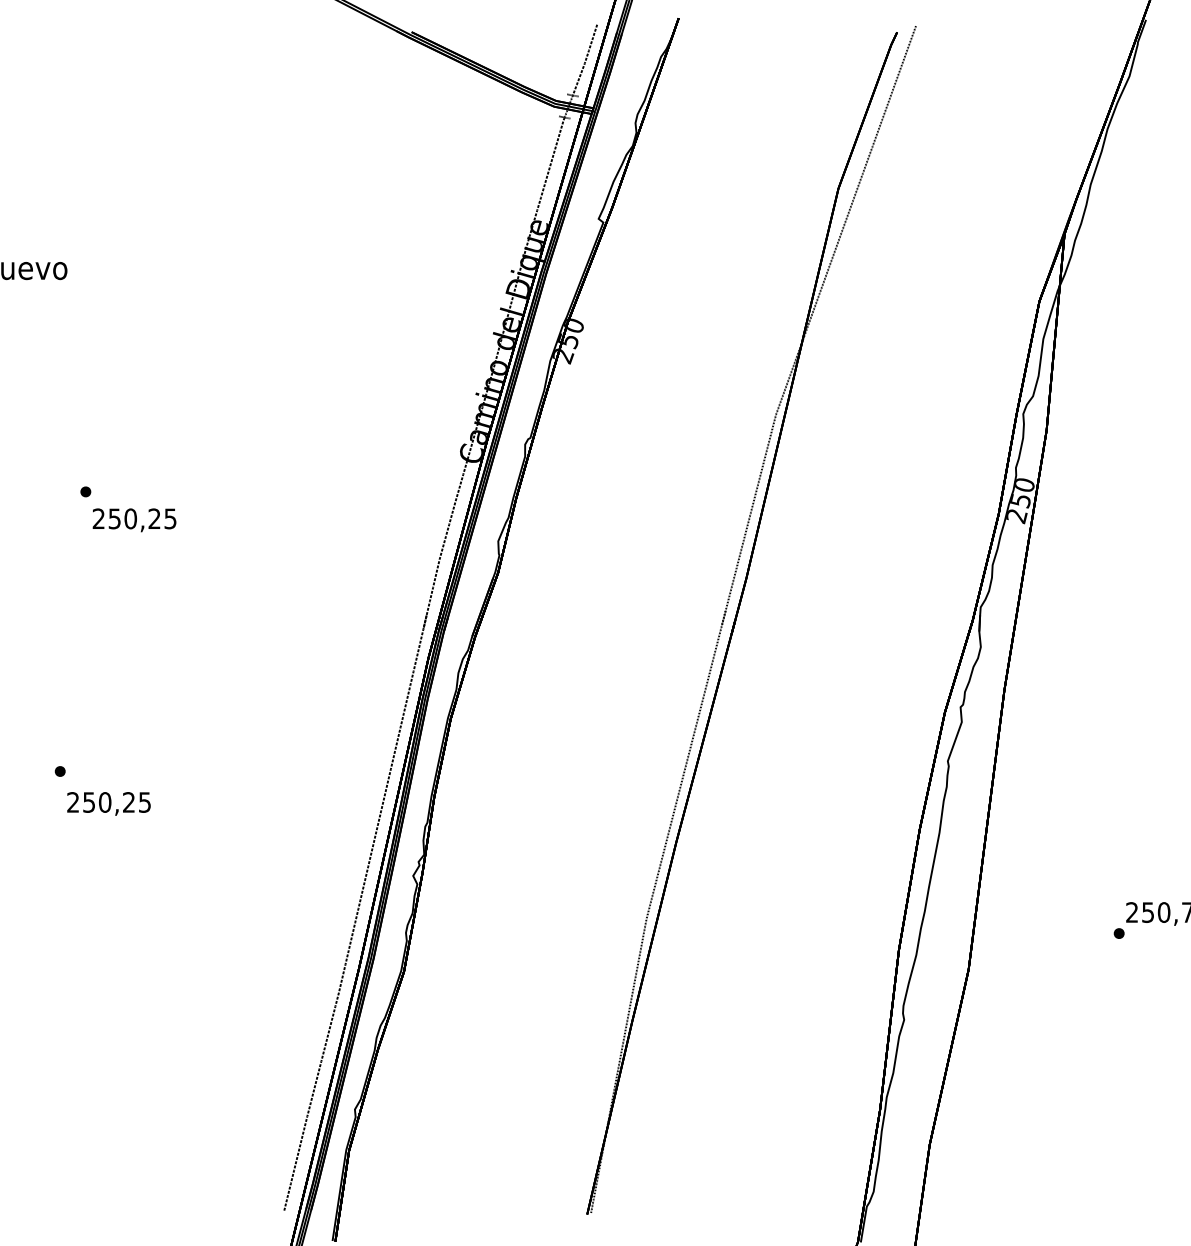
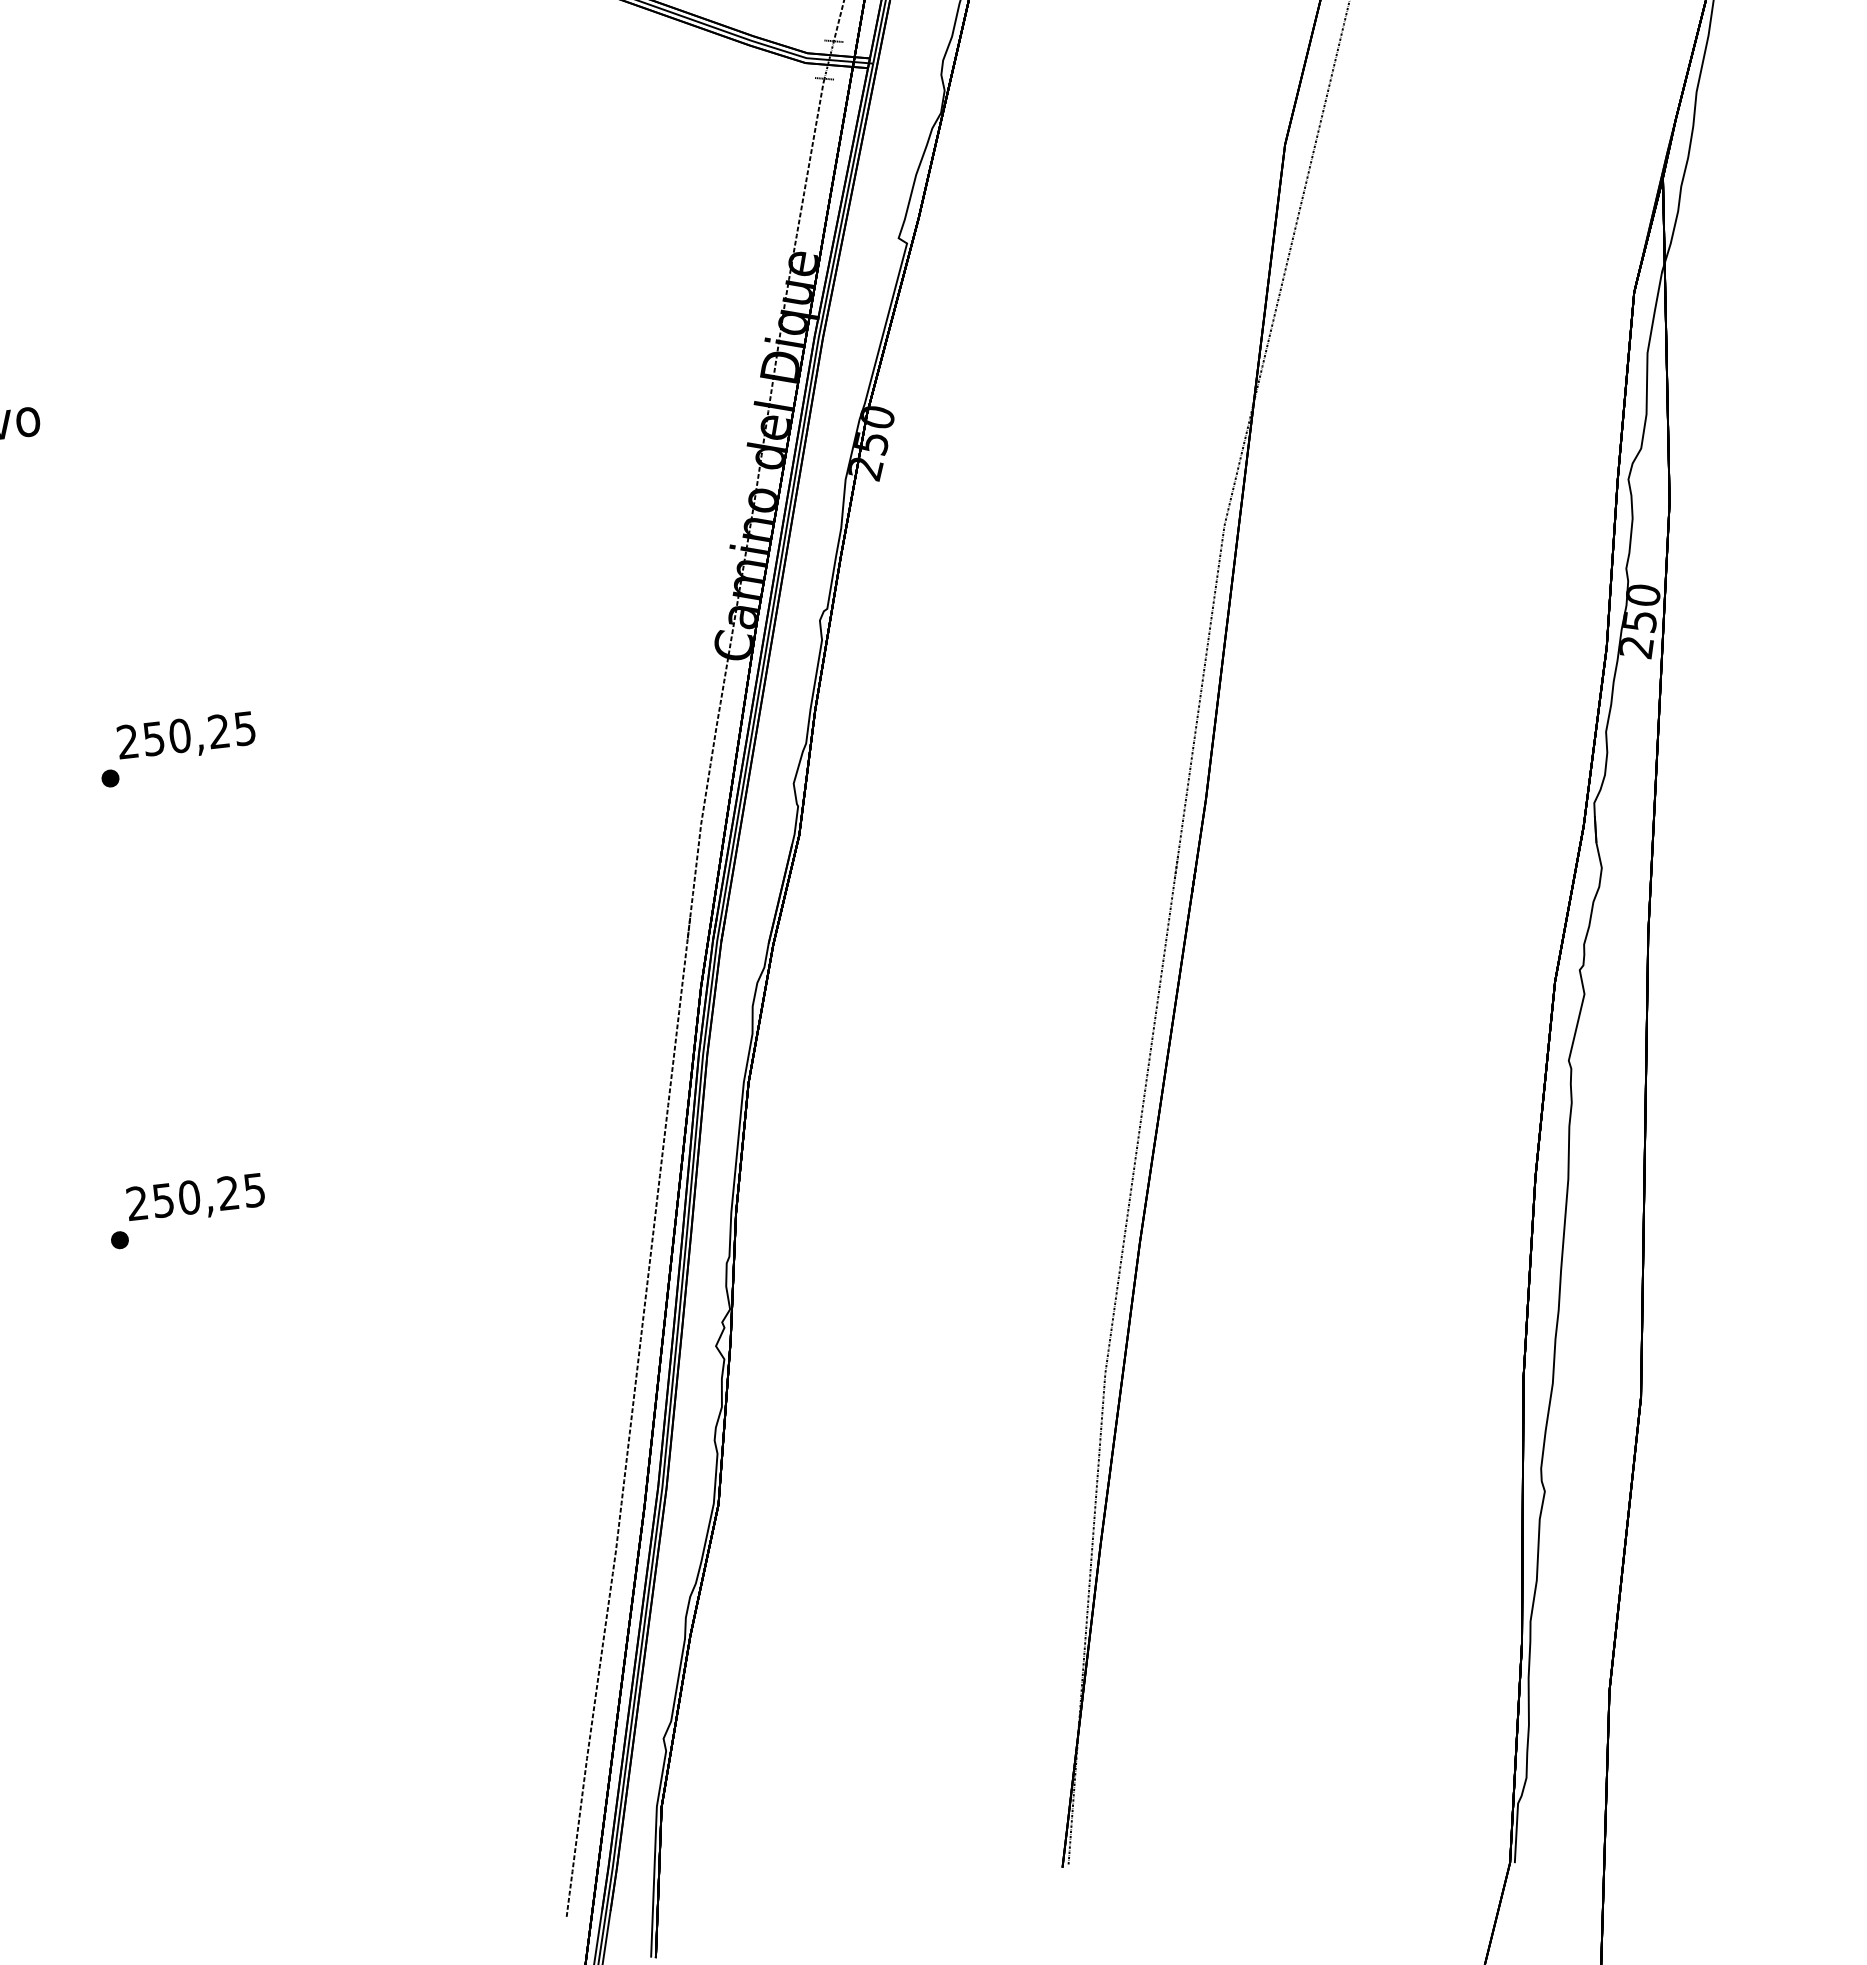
text: (134, 520) -> (186, 737), moved
text: (108, 803) -> (195, 1198), moved

